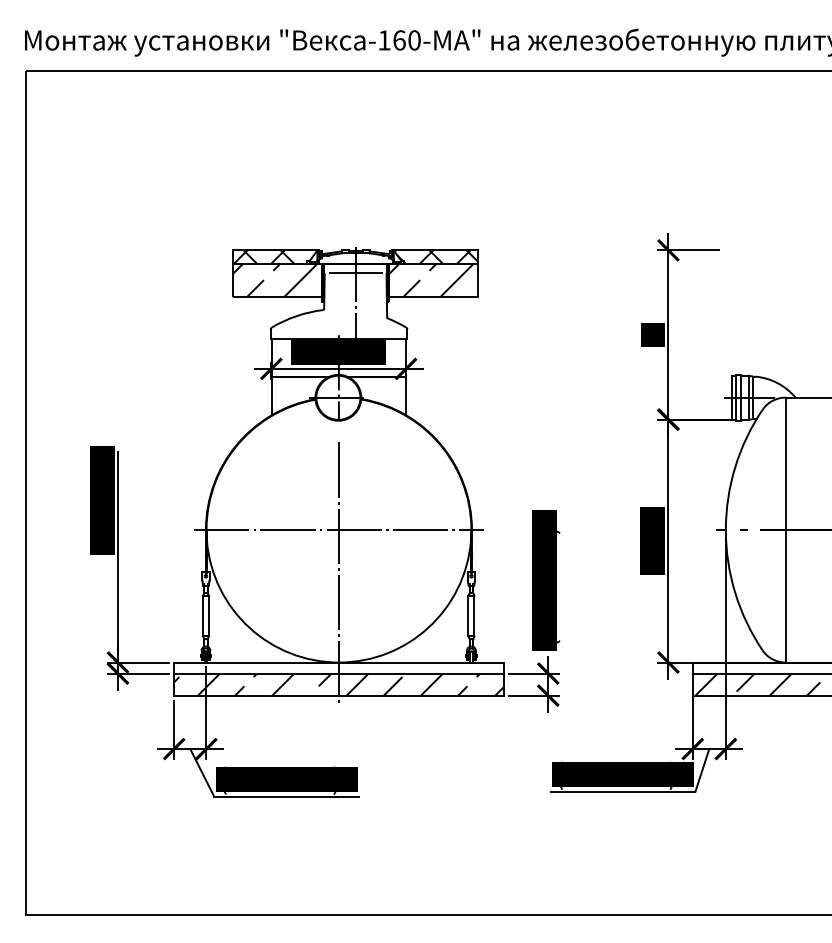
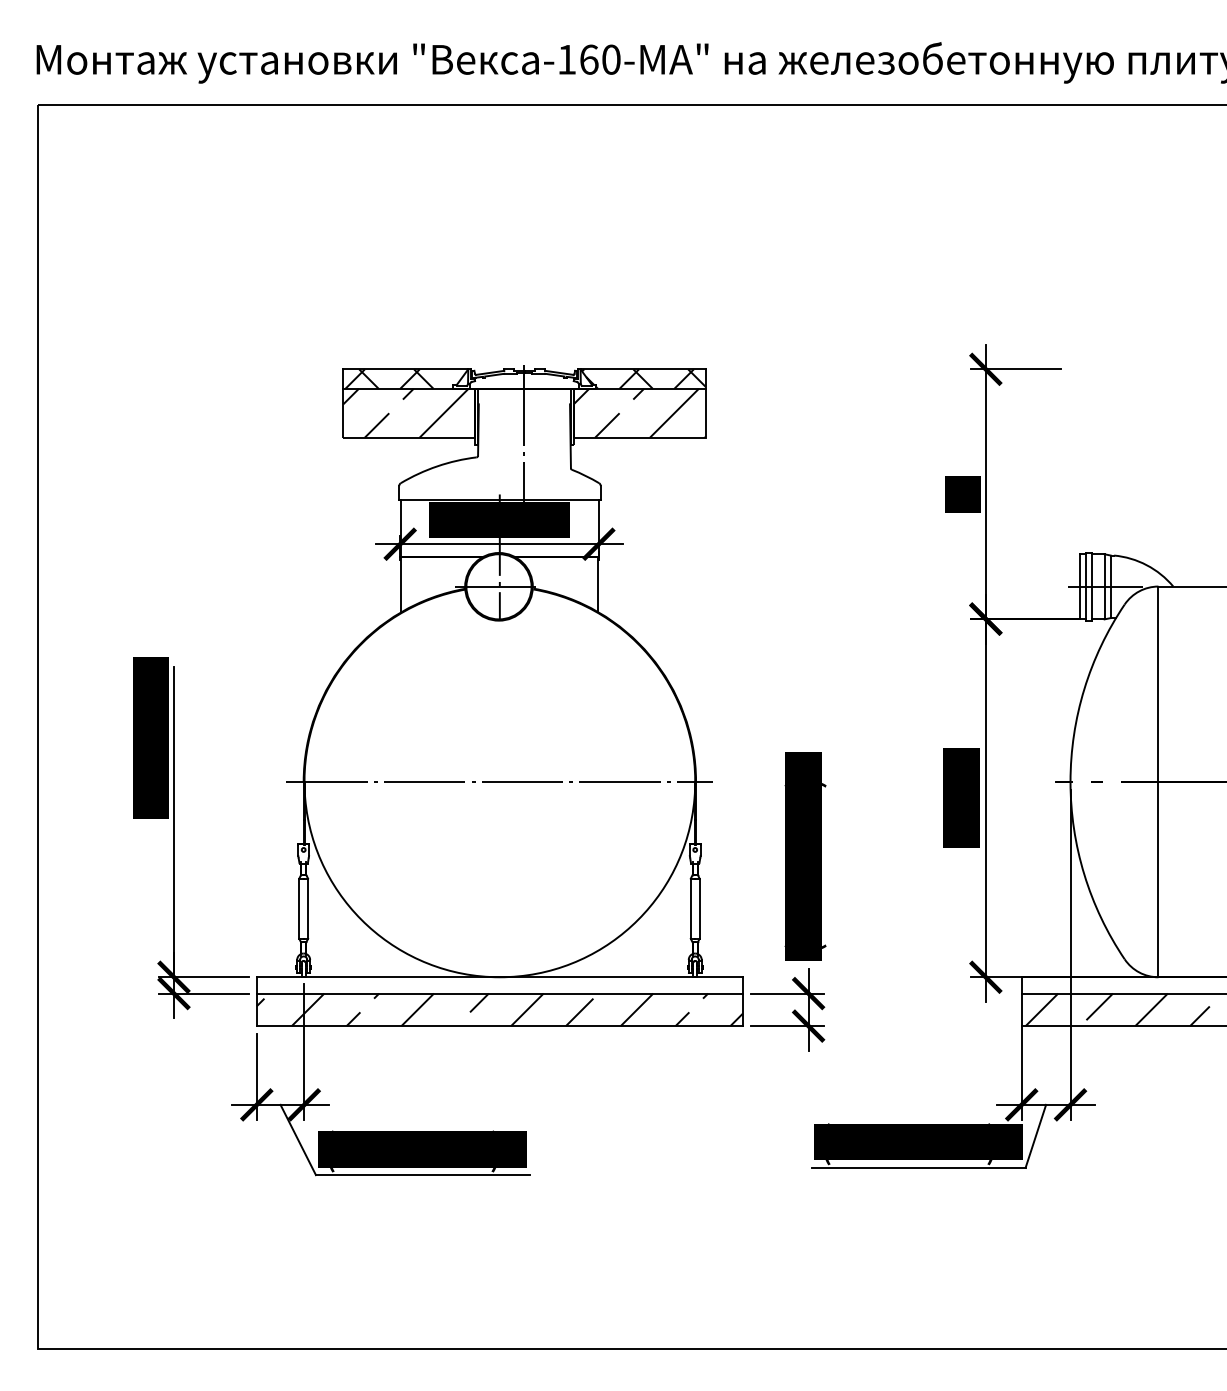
line: (355, 272) -> (524, 401), removed
line: (338, 572) -> (499, 844), removed

